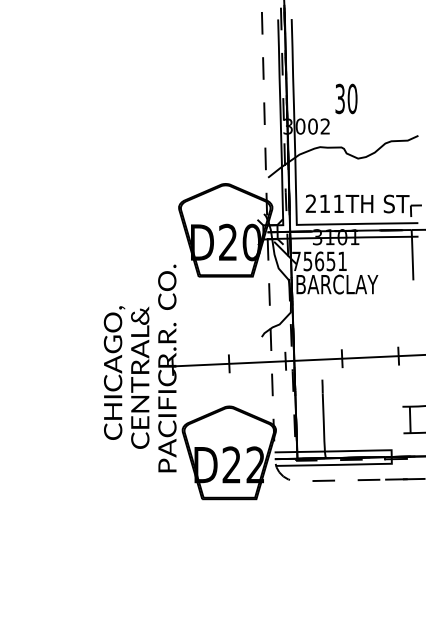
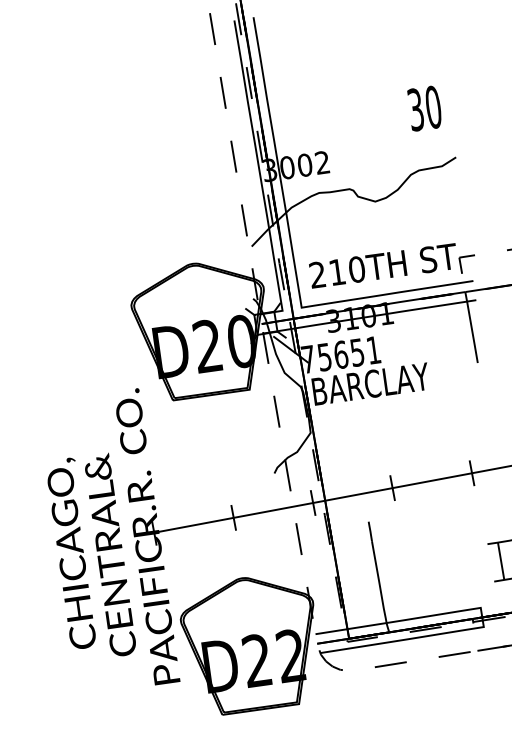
text: (346, 98) -> (424, 107), moved
text: (338, 203) -> (356, 269), 211TH -> 210TH

